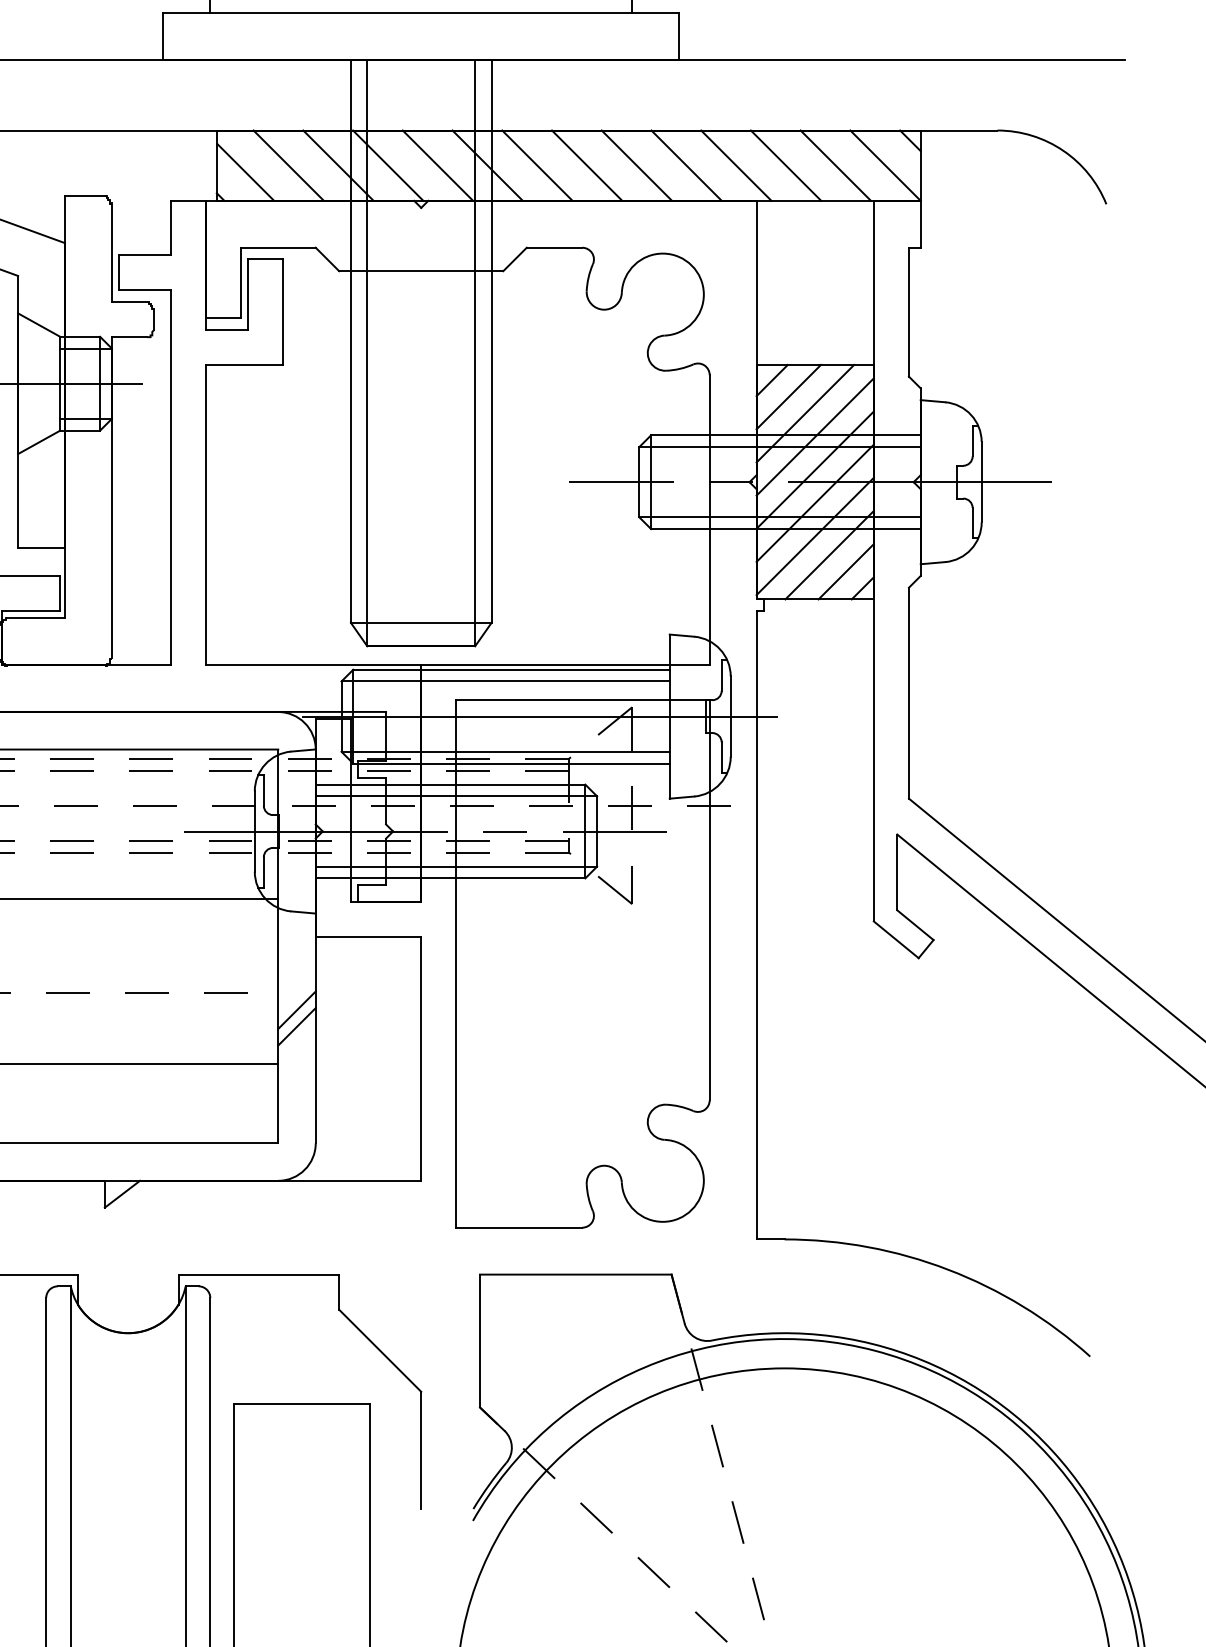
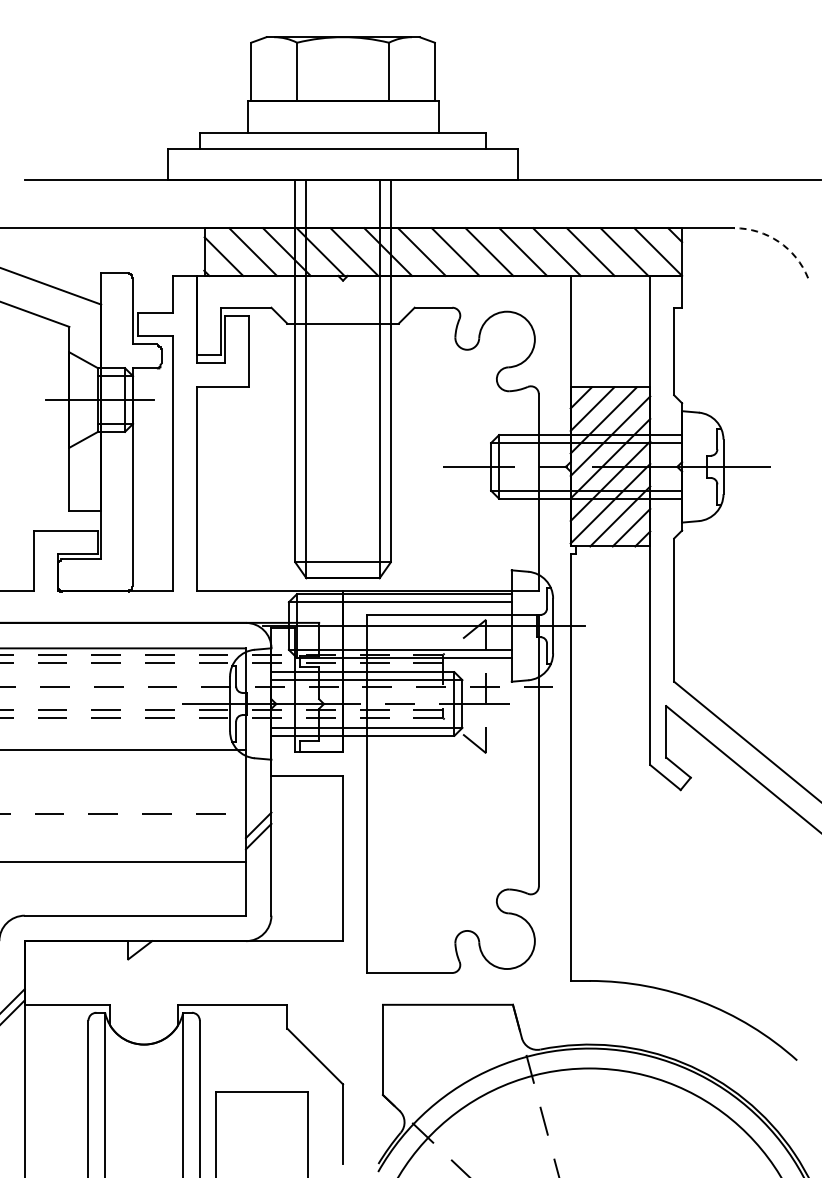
arc: (1062, 150) -> (778, 241), solid -> dashed

